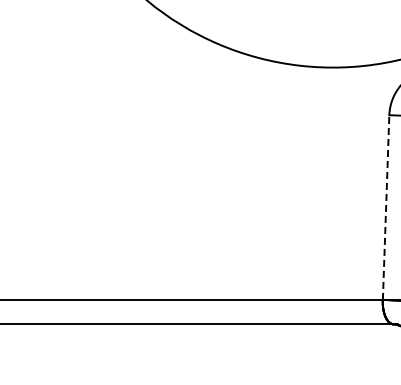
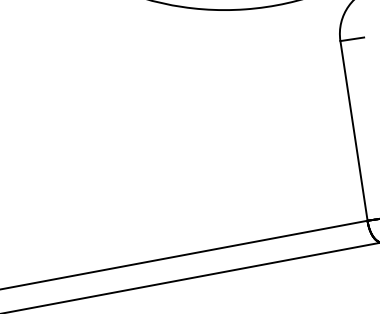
line: (386, 207) -> (354, 130), dashed -> solid

